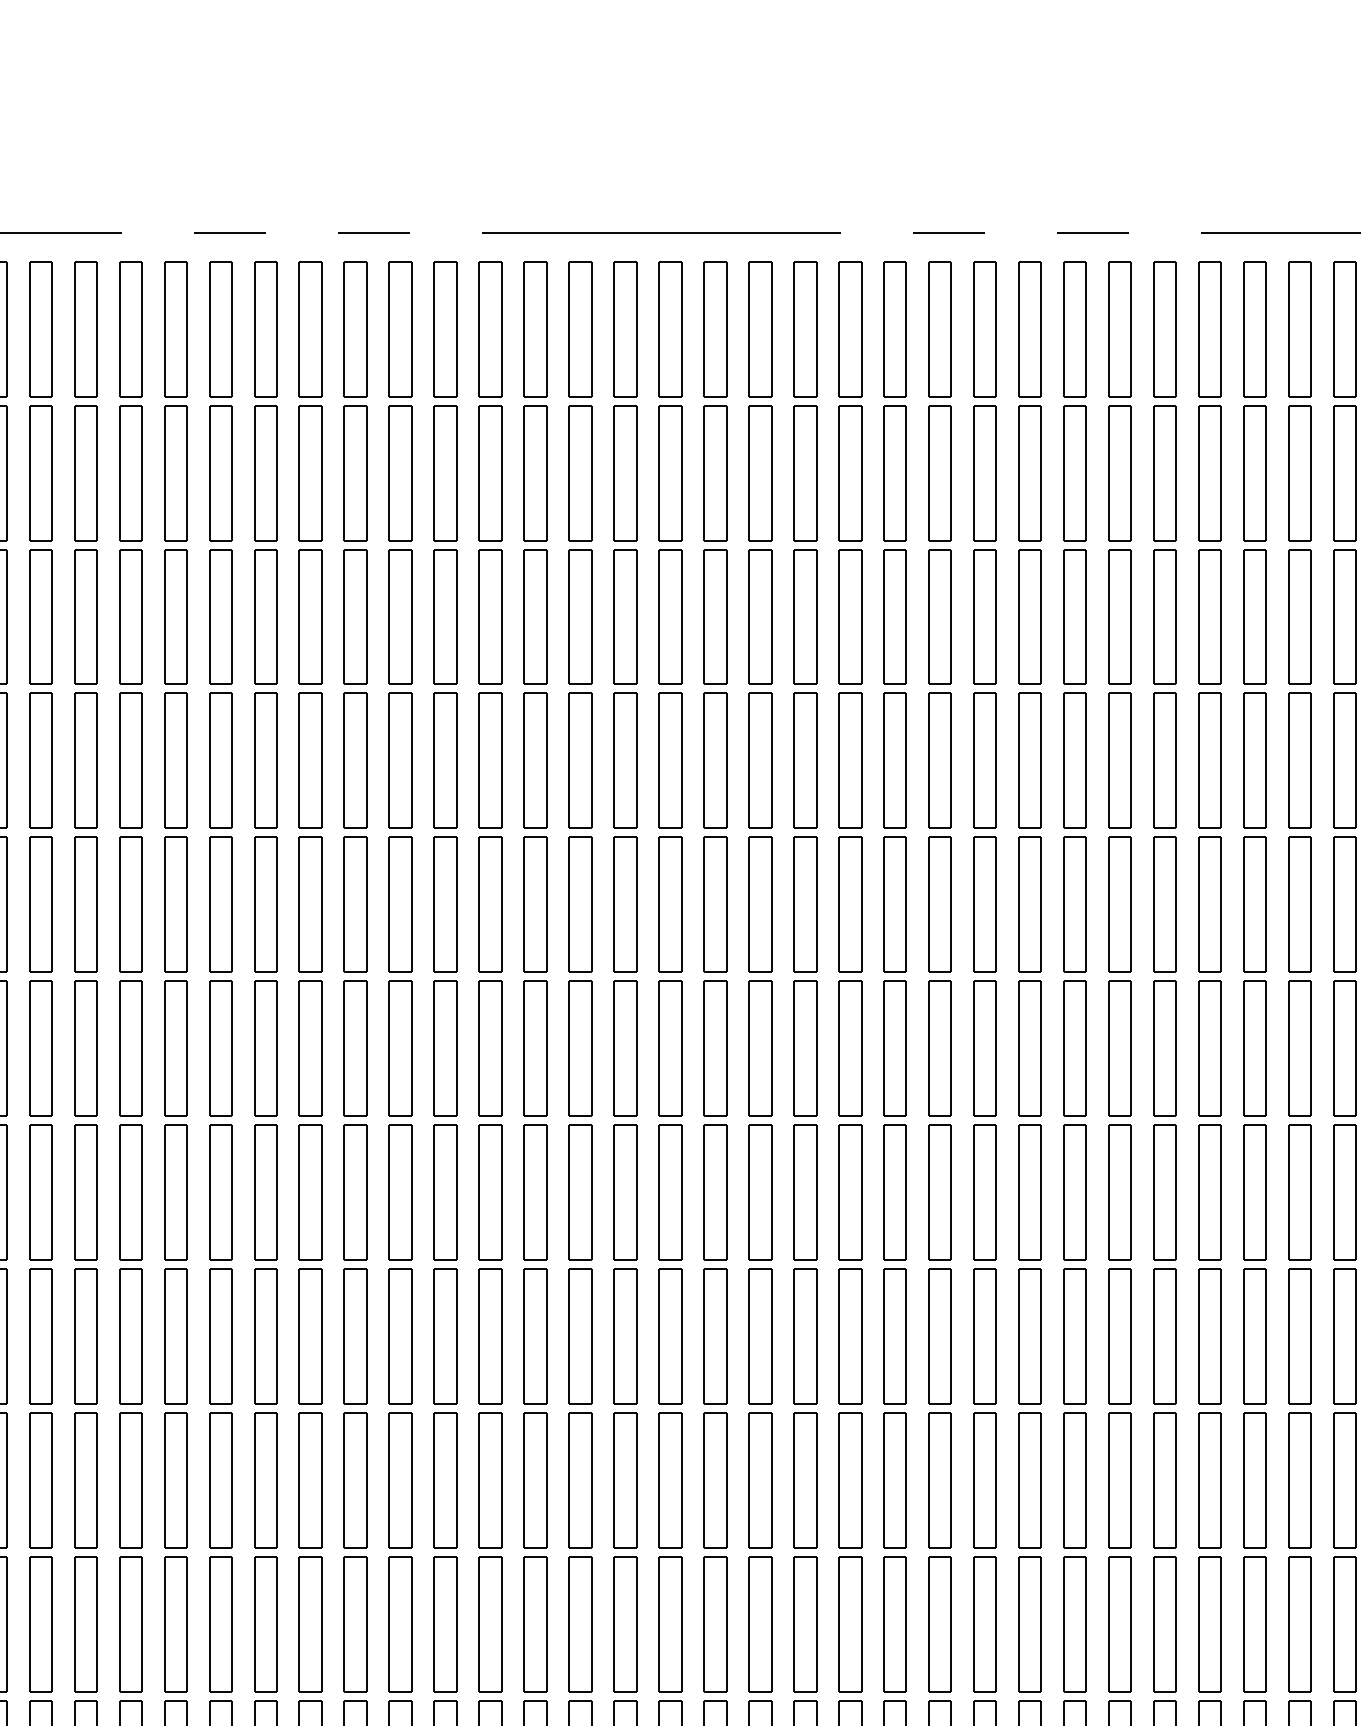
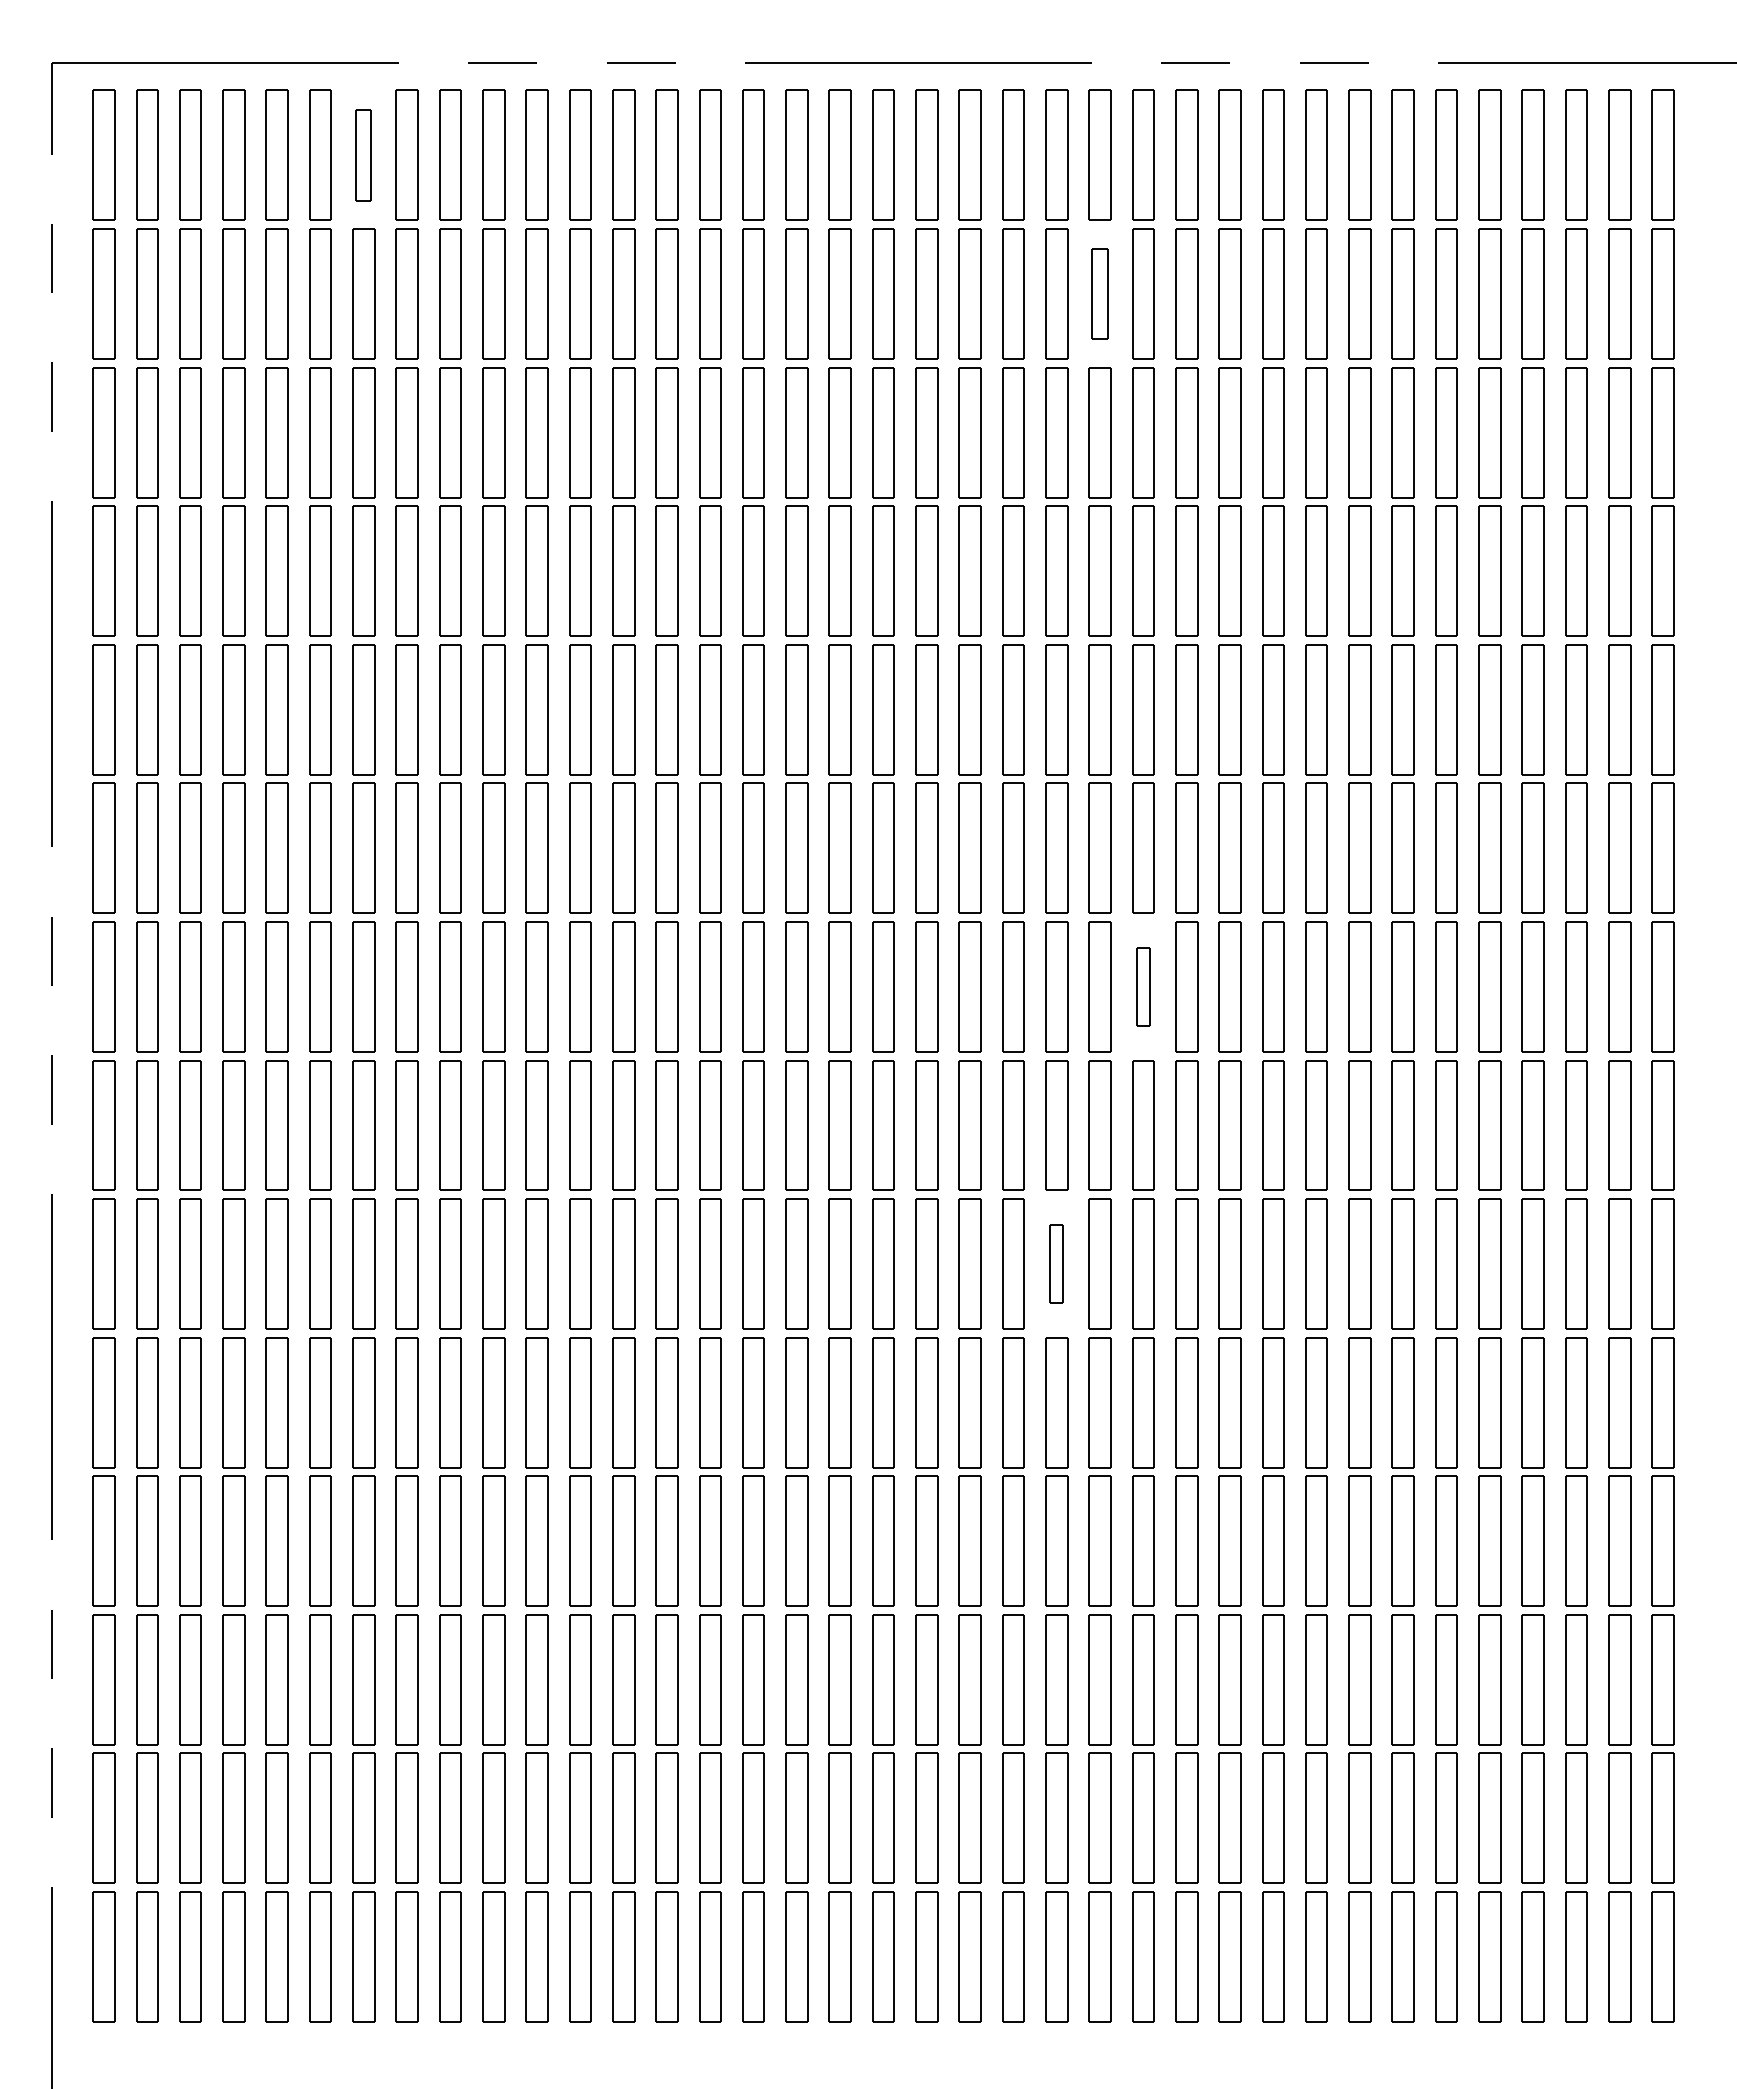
part: (85, 328) -> (363, 154), size x0.7
part: (849, 472) -> (1099, 293), size x0.7
part: (895, 1192) -> (1143, 986), size x0.6
part: (805, 1479) -> (1056, 1263), size x0.6

